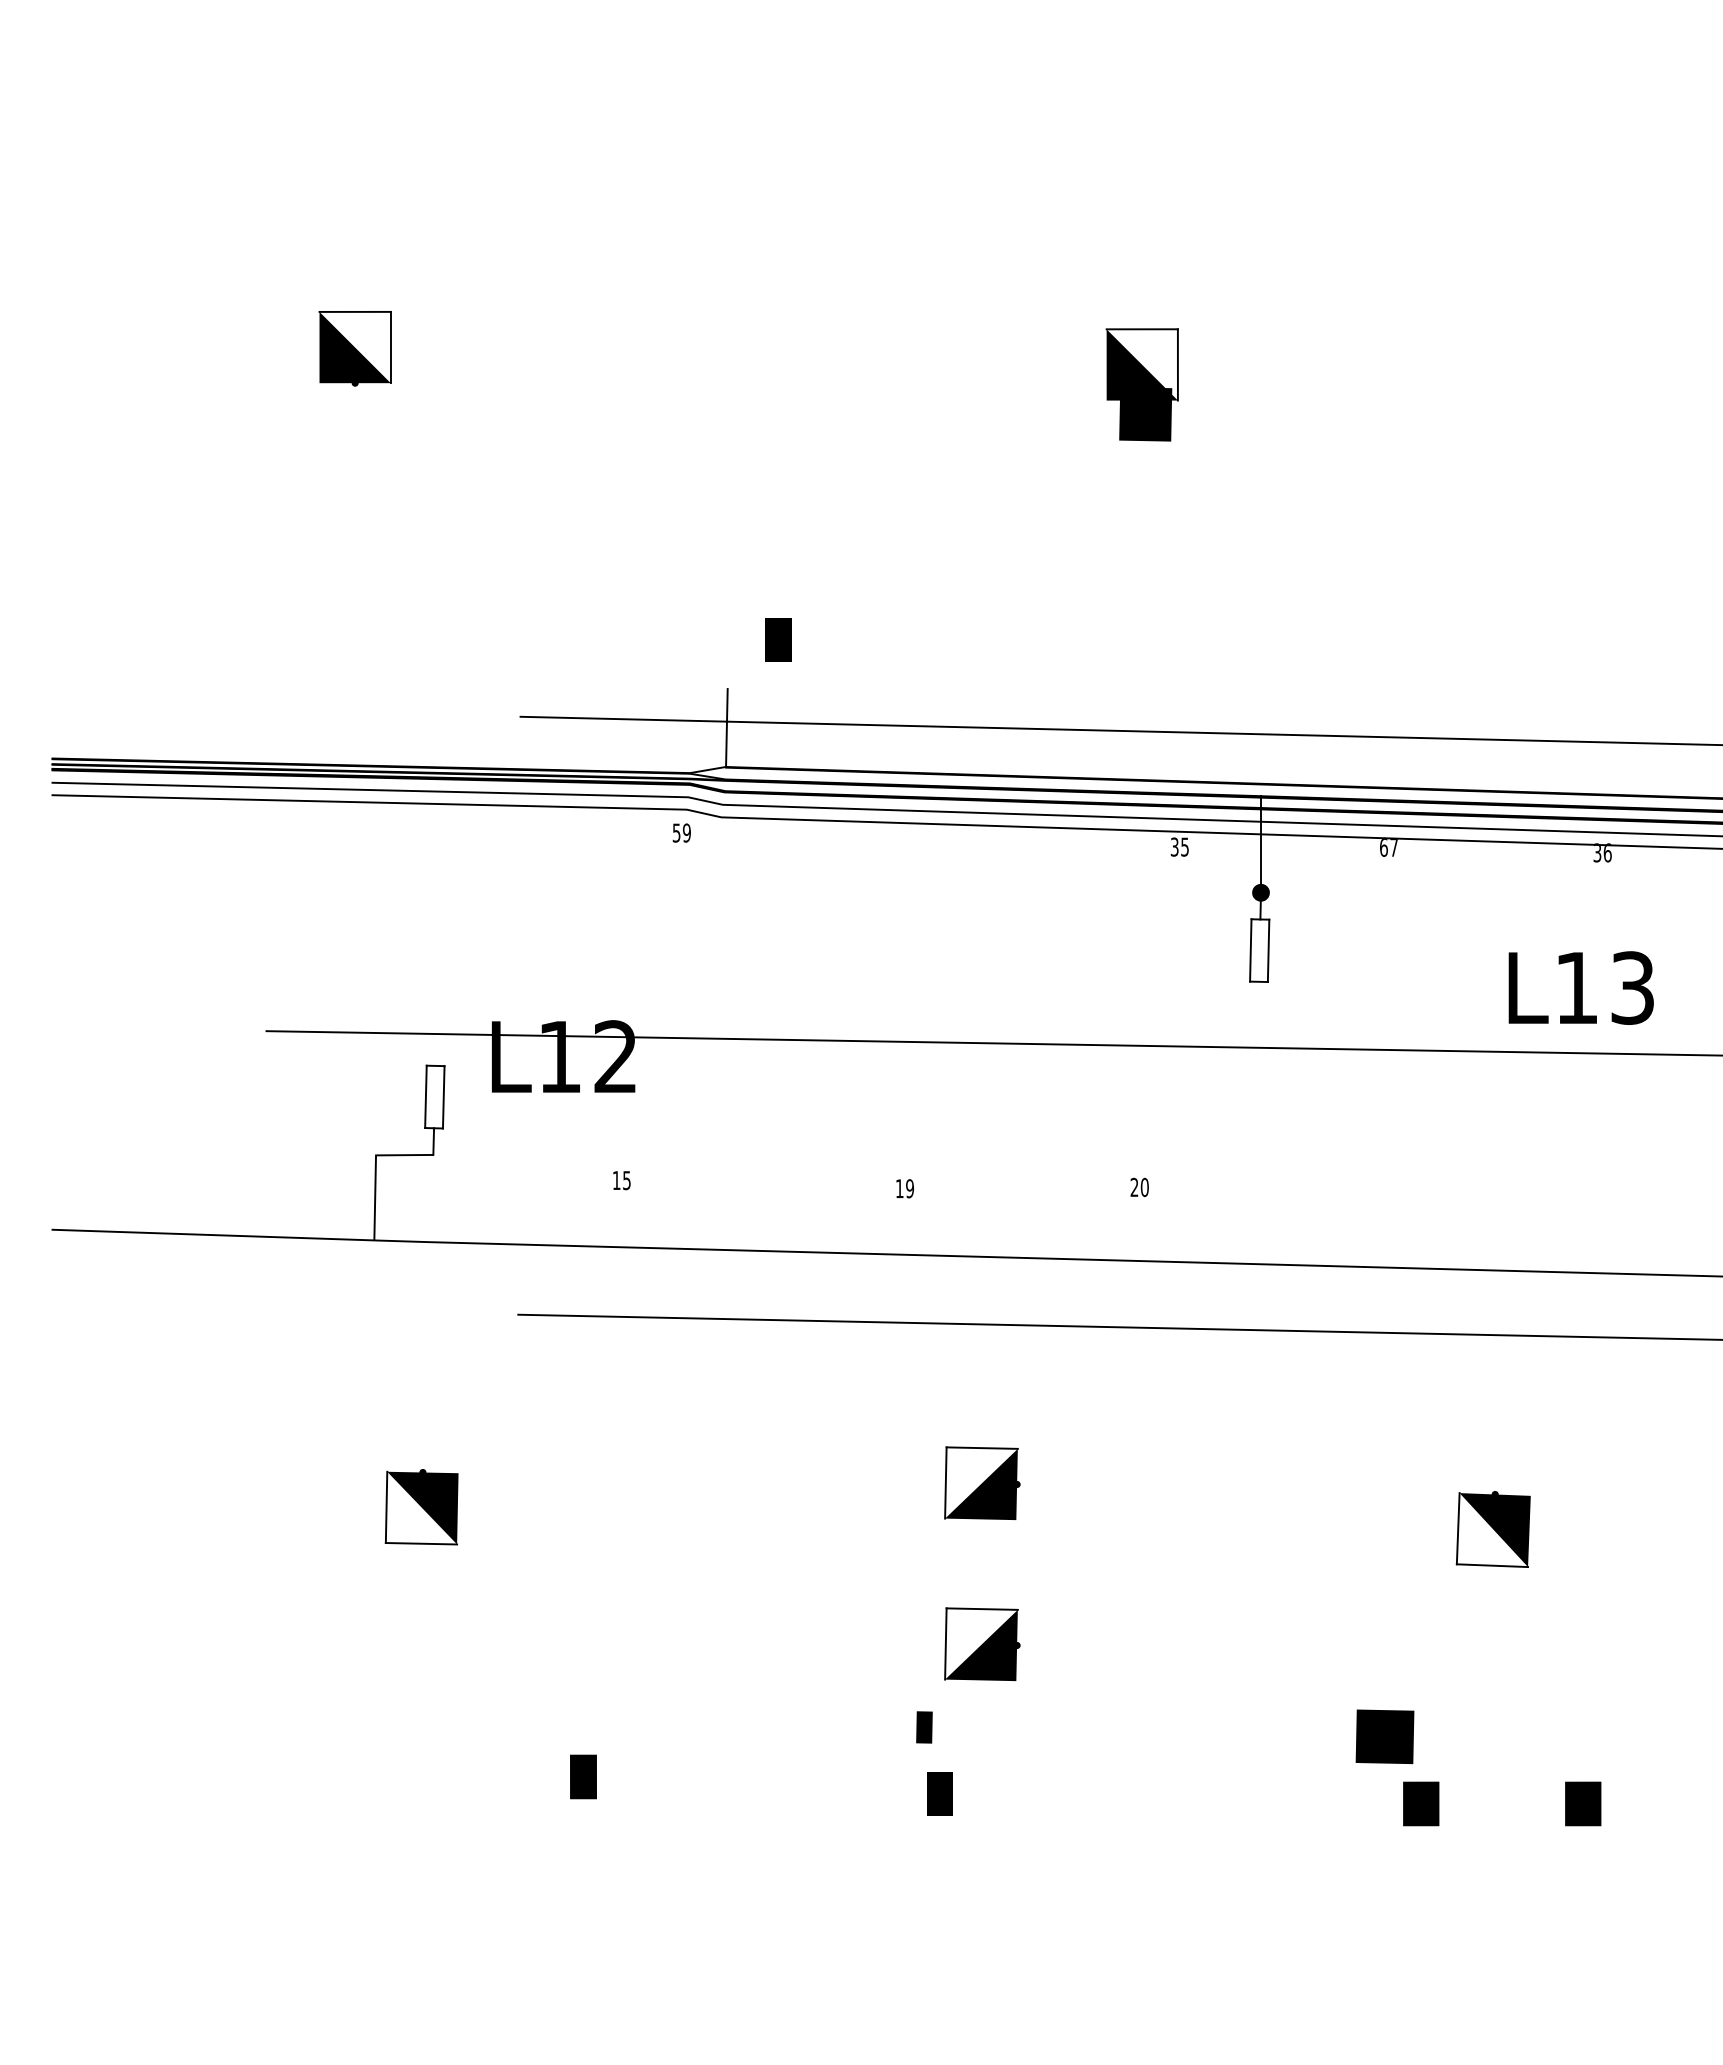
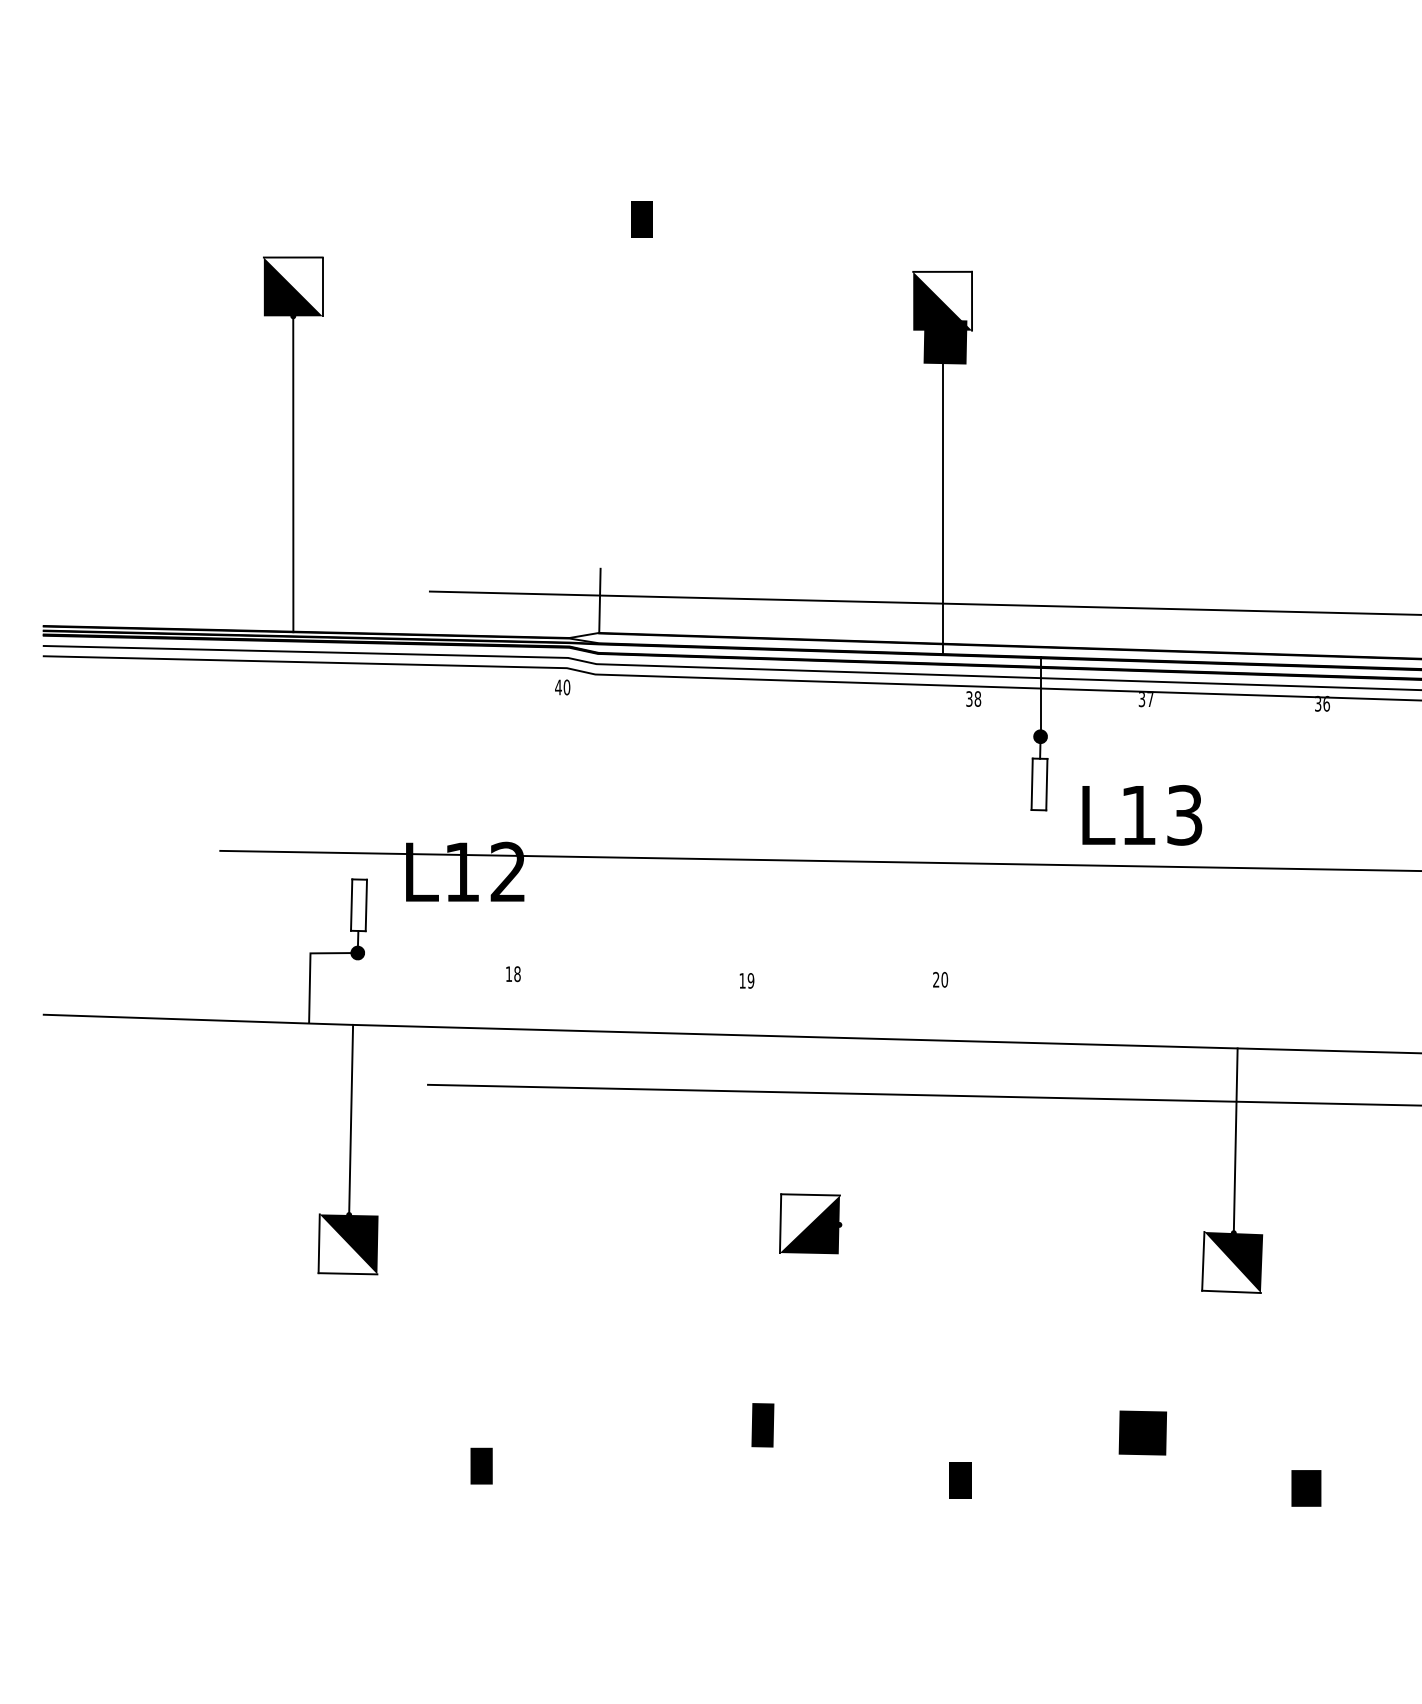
line: (355, 574) -> (293, 474), added
line: (1142, 596) -> (942, 492), added
part: (778, 639) -> (642, 219), moved
text: (681, 832) -> (562, 687), 59 -> 40
text: (1185, 846) -> (978, 698), 35 -> 38
text: (1383, 847) -> (1141, 699), 67 -> 37
text: (1580, 987) -> (1141, 814), moved
fill: (433, 1154) -> (357, 952), added
text: (626, 1180) -> (517, 974), 15 -> 18
line: (424, 1357) -> (350, 1120), added
line: (1497, 1382) -> (1235, 1140), added
part: (982, 1643) -> (810, 1356), removed
part: (924, 1727) -> (762, 1425), size x1.67
part: (939, 1793) -> (960, 1479), moved
part: (1421, 1803) -> (1173, 1488), removed

